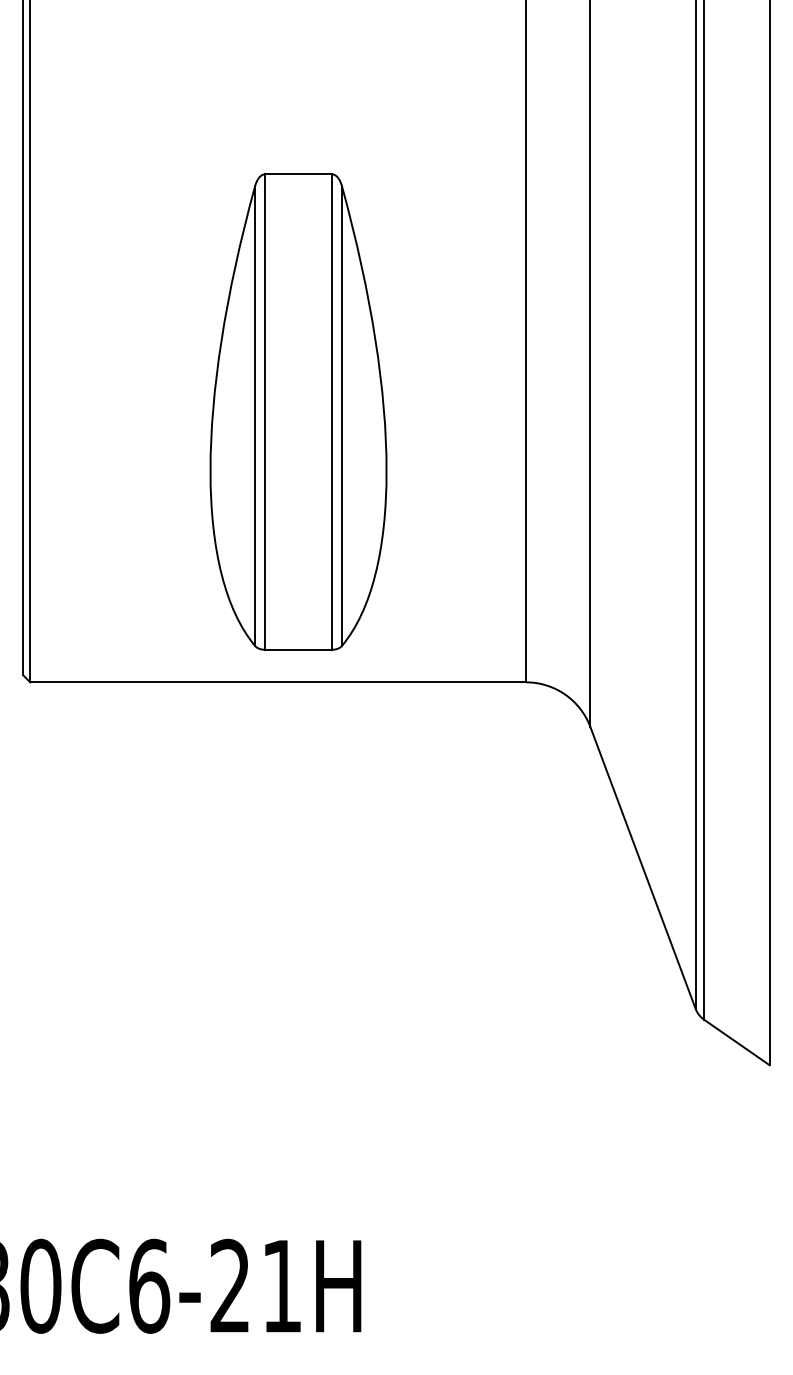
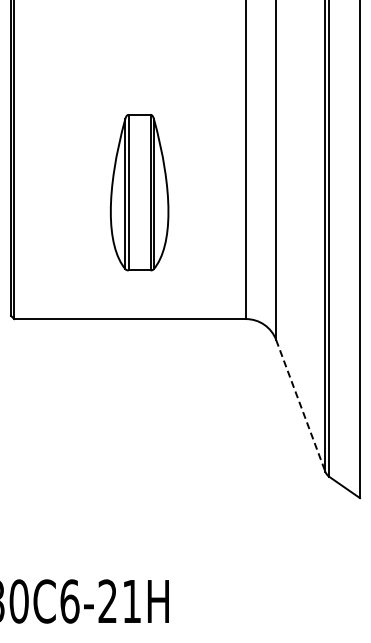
part: (298, 411) -> (139, 192), size x0.7
line: (642, 869) -> (300, 406), solid -> dashed

